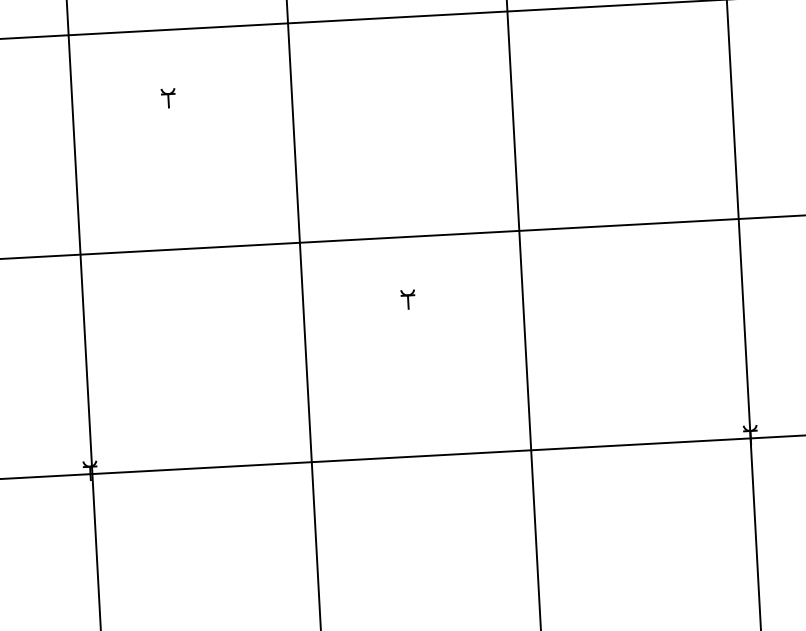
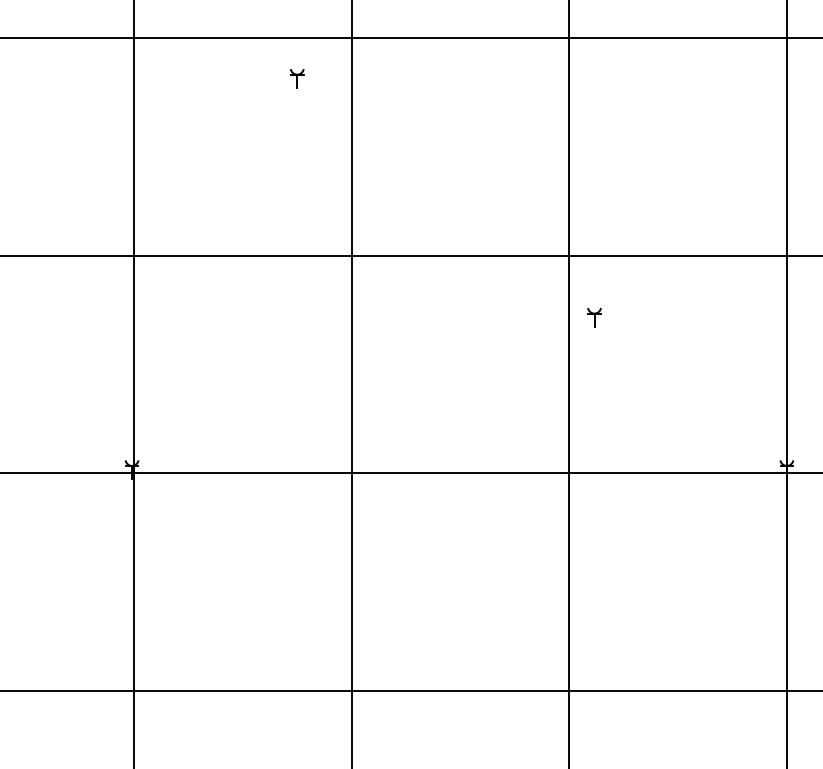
part: (168, 97) -> (297, 78), moved
part: (408, 299) -> (594, 317), moved

